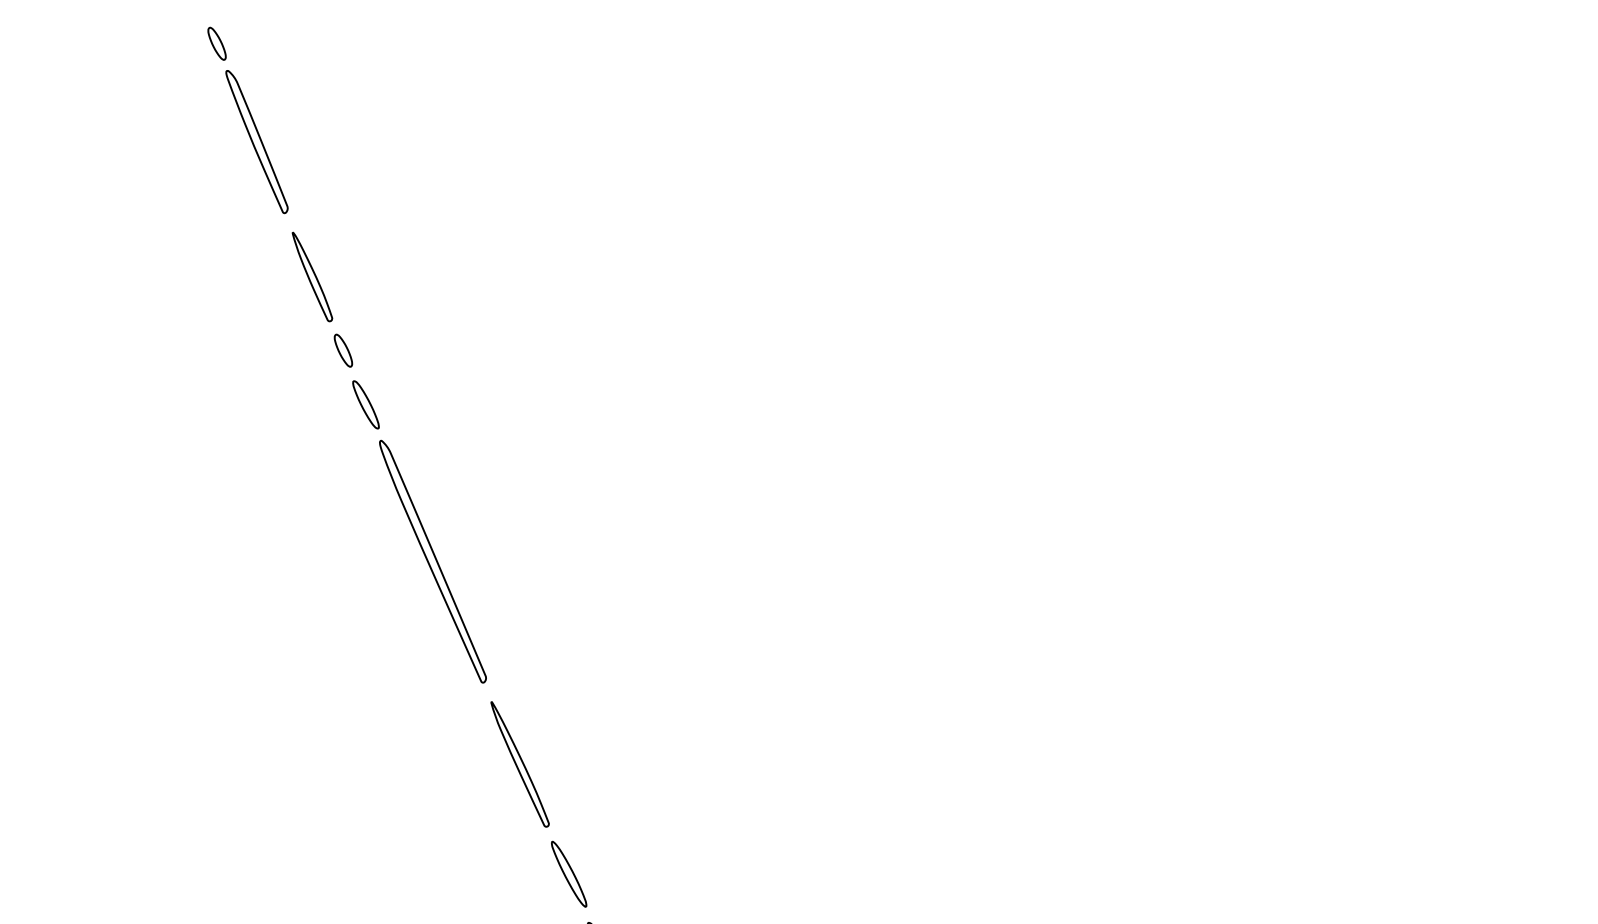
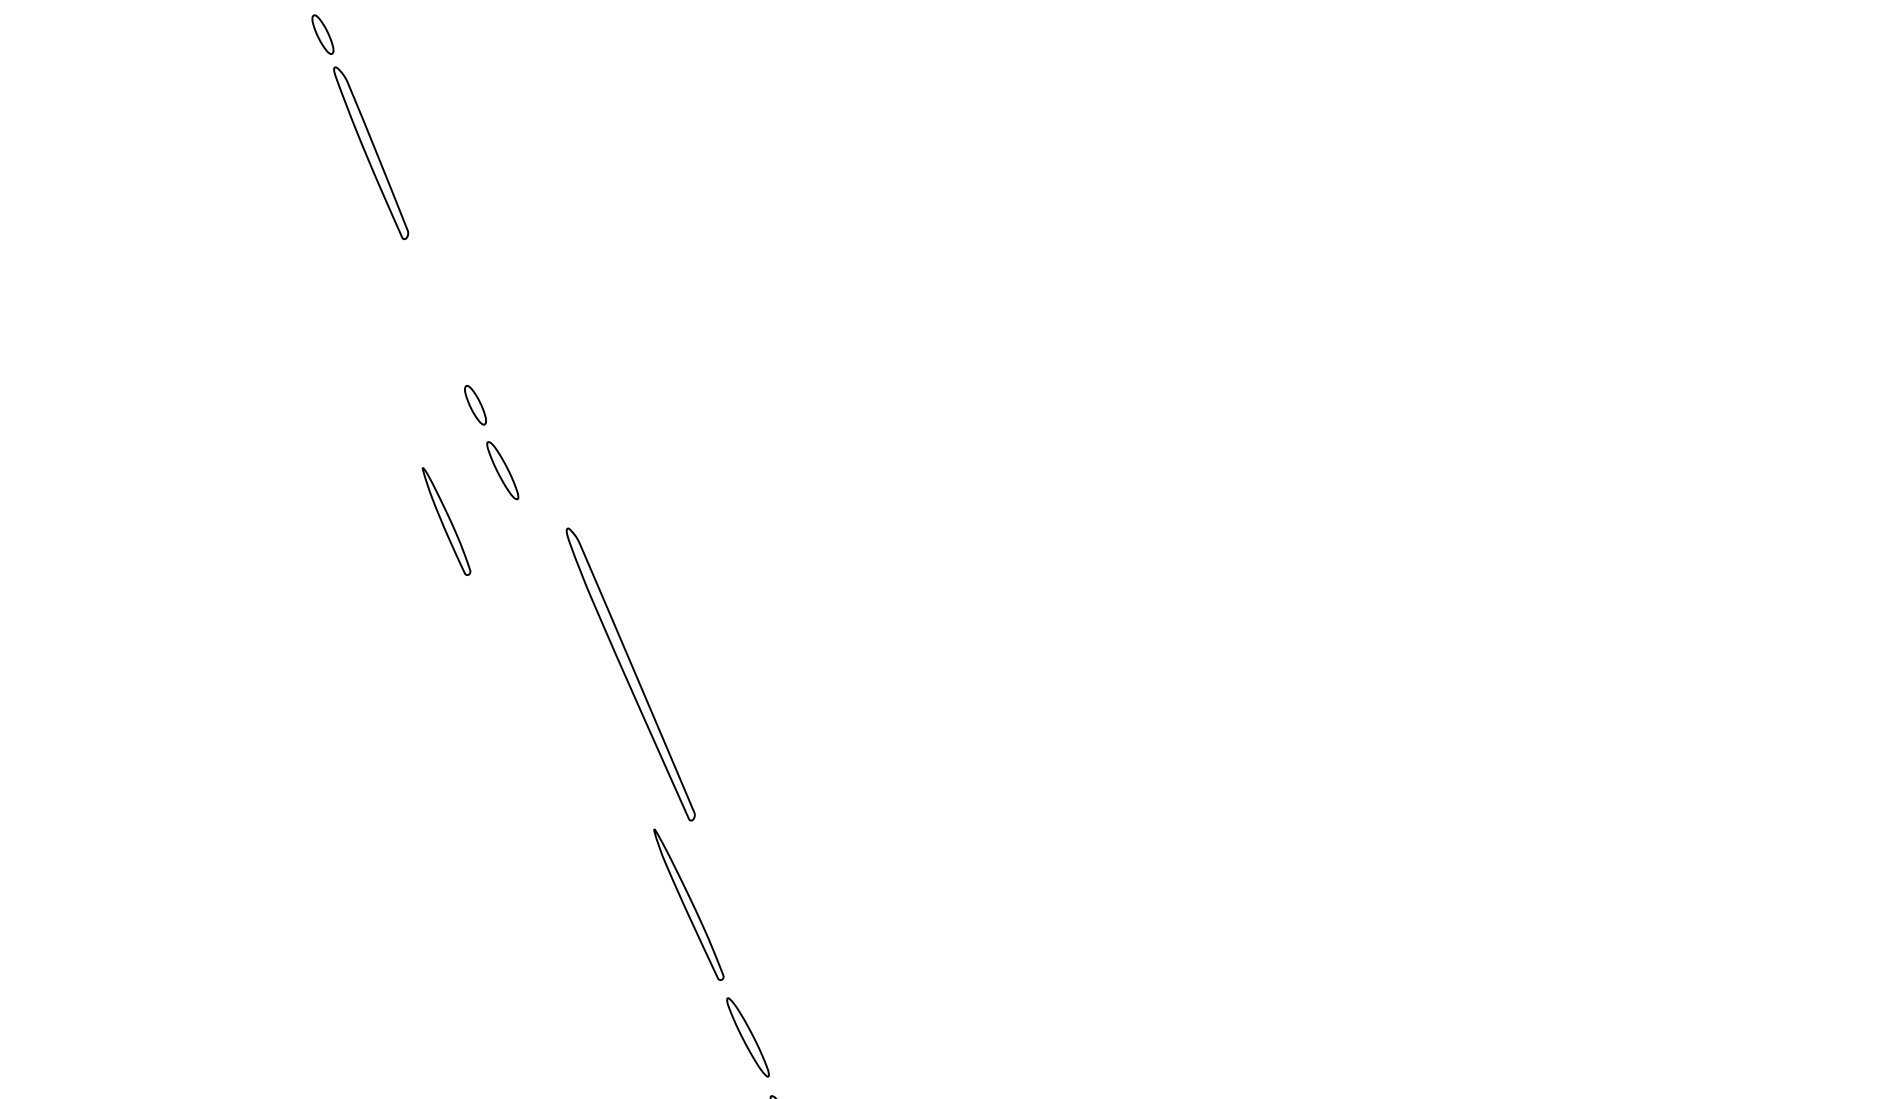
part: (312, 276) -> (446, 520), moved
part: (432, 561) -> (630, 674), moved

